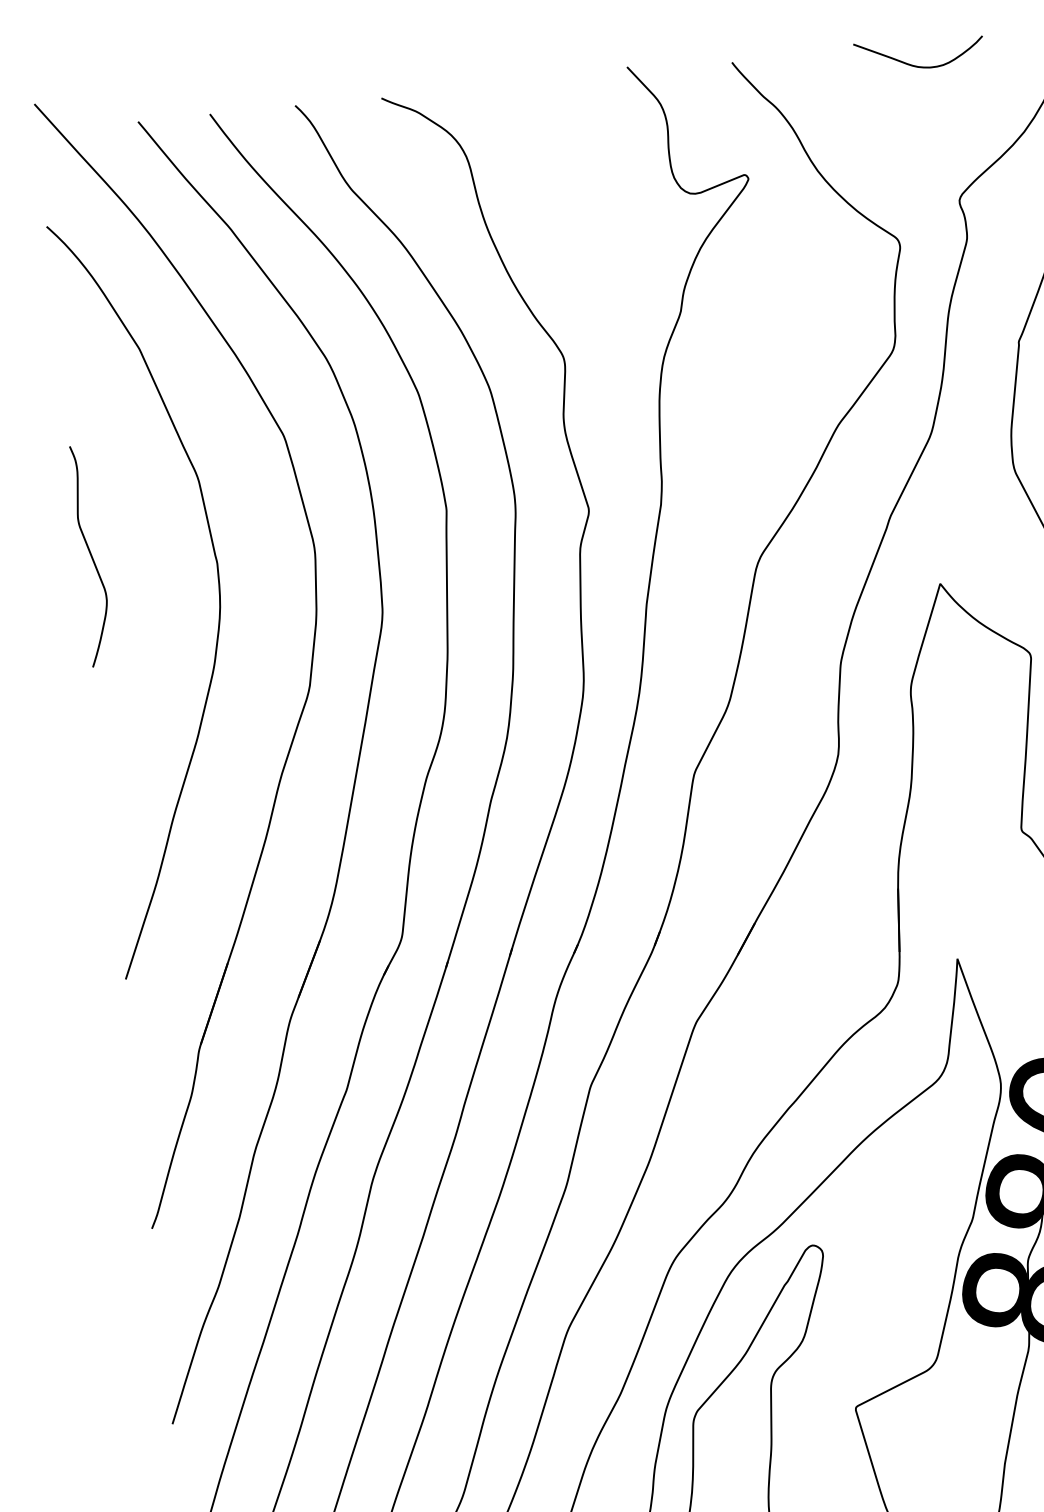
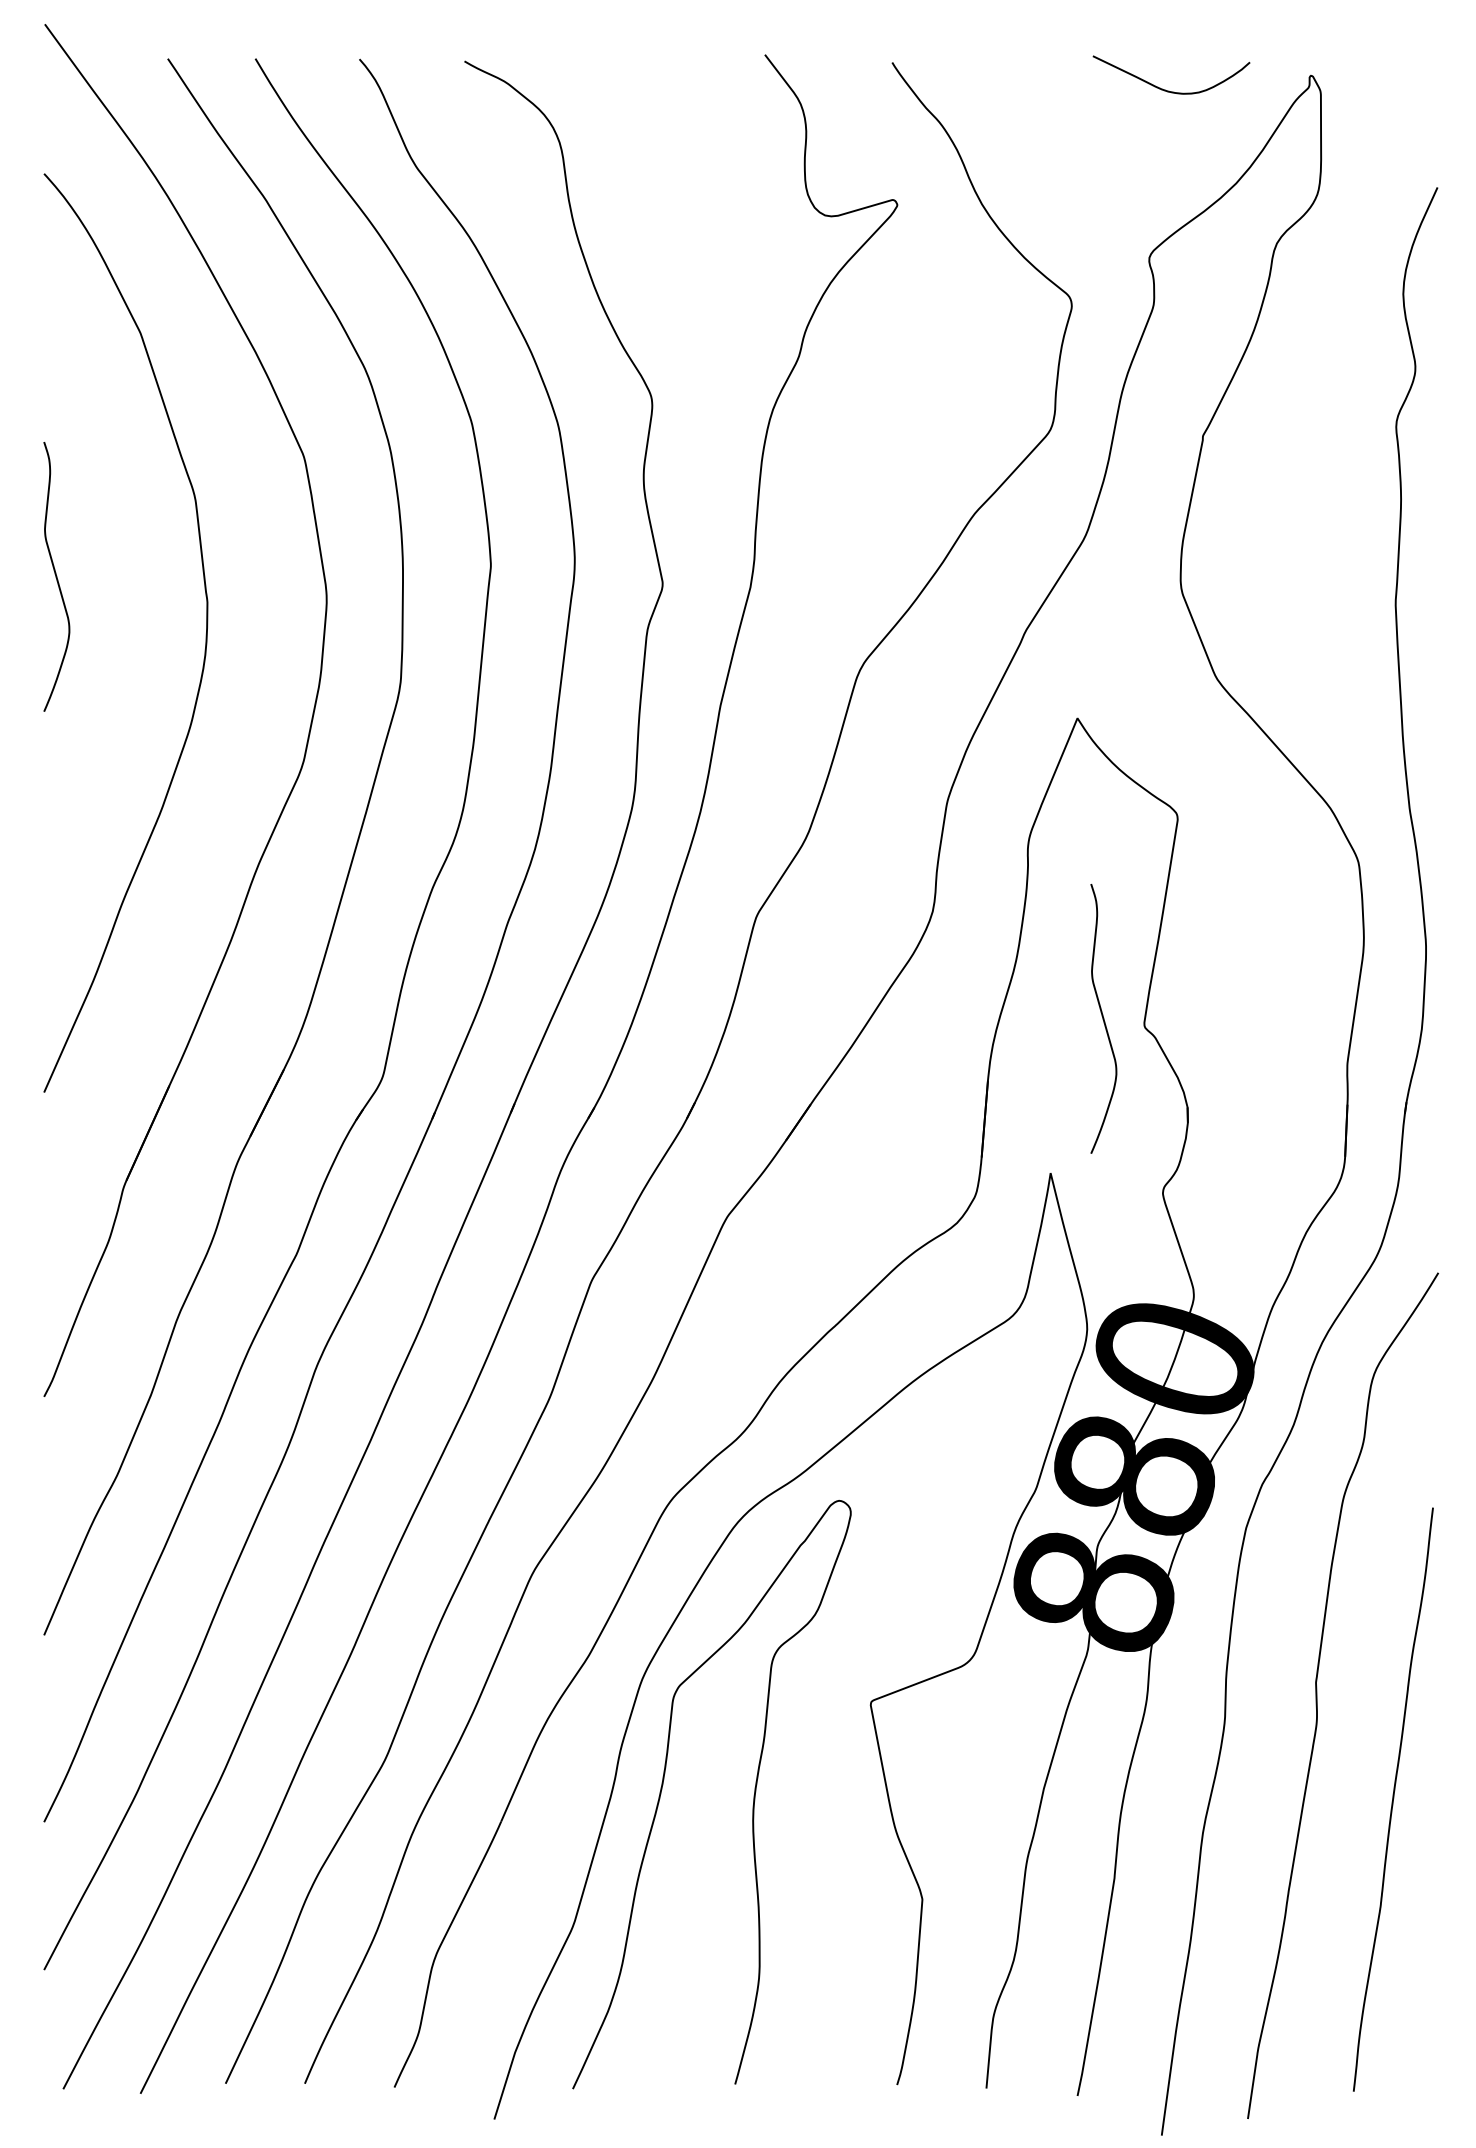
curve: (918, 65) -> (1169, 90), moved
curve: (987, 827) -> (1103, 1018), added

